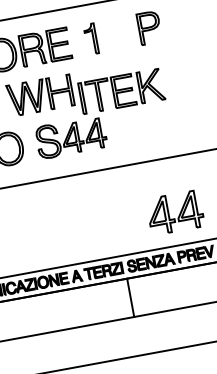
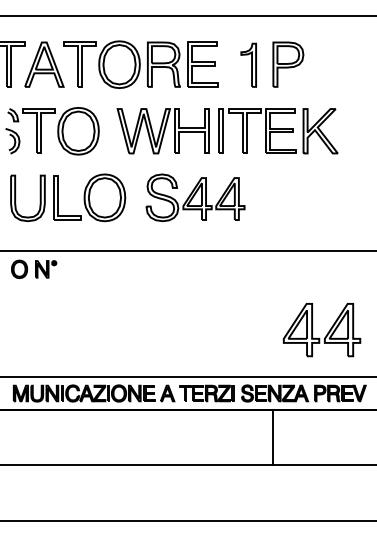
part: (149, 27) -> (288, 64), moved
part: (122, 91) -> (278, 131), moved
line: (130, 297) -> (272, 437), moved

